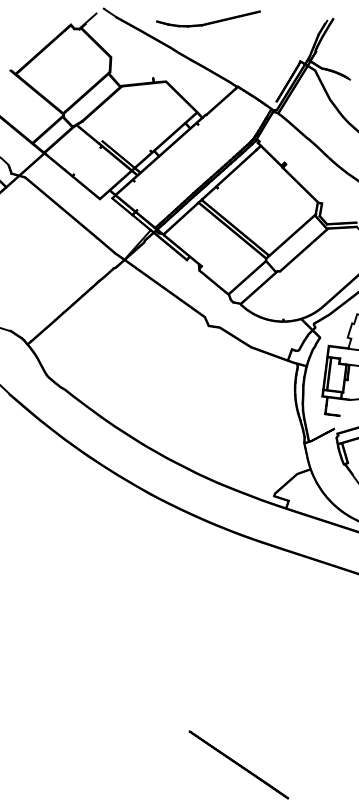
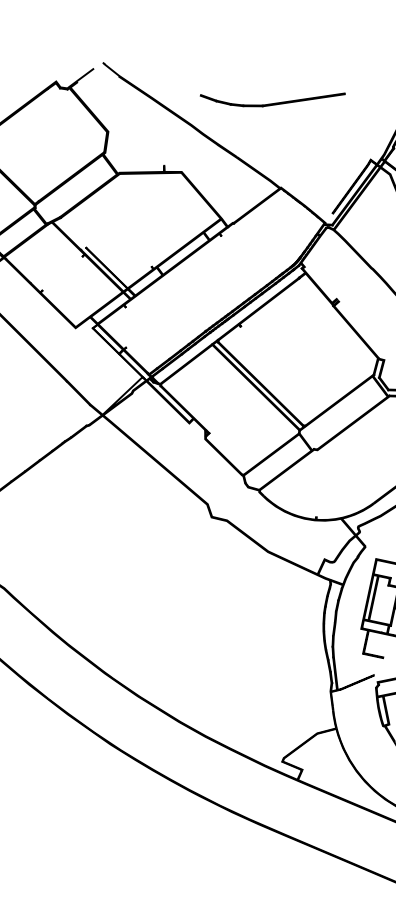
part: (208, 18) -> (272, 97), moved

